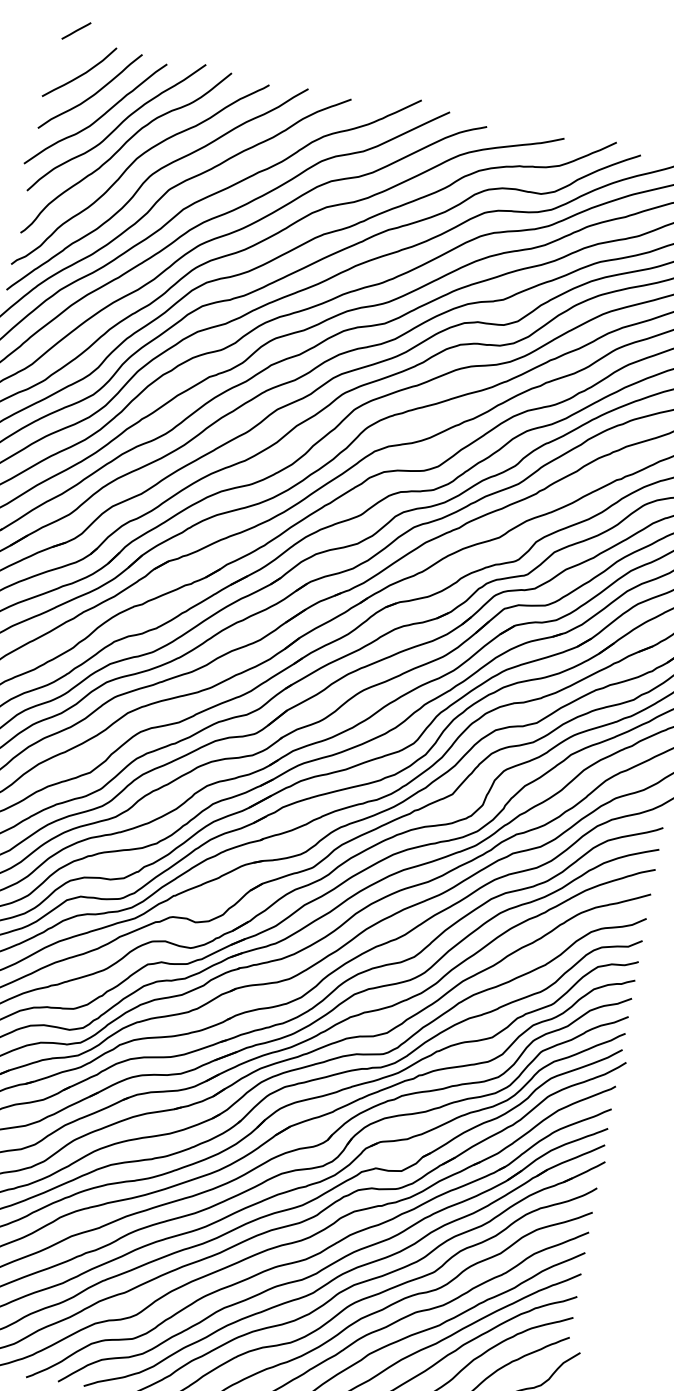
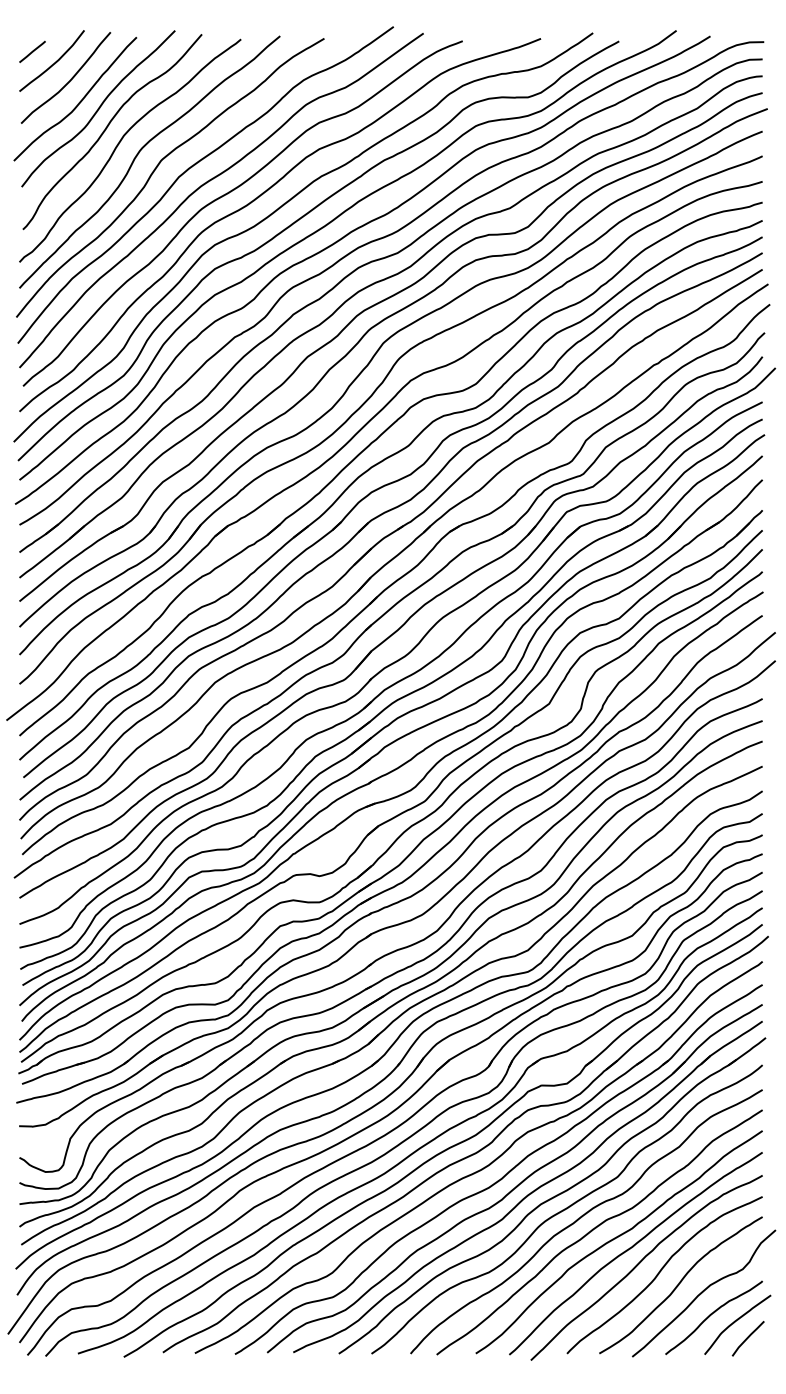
line: (76, 30) -> (32, 51), moved

